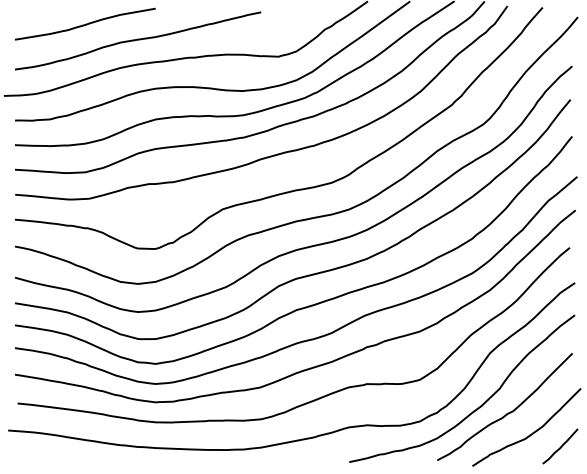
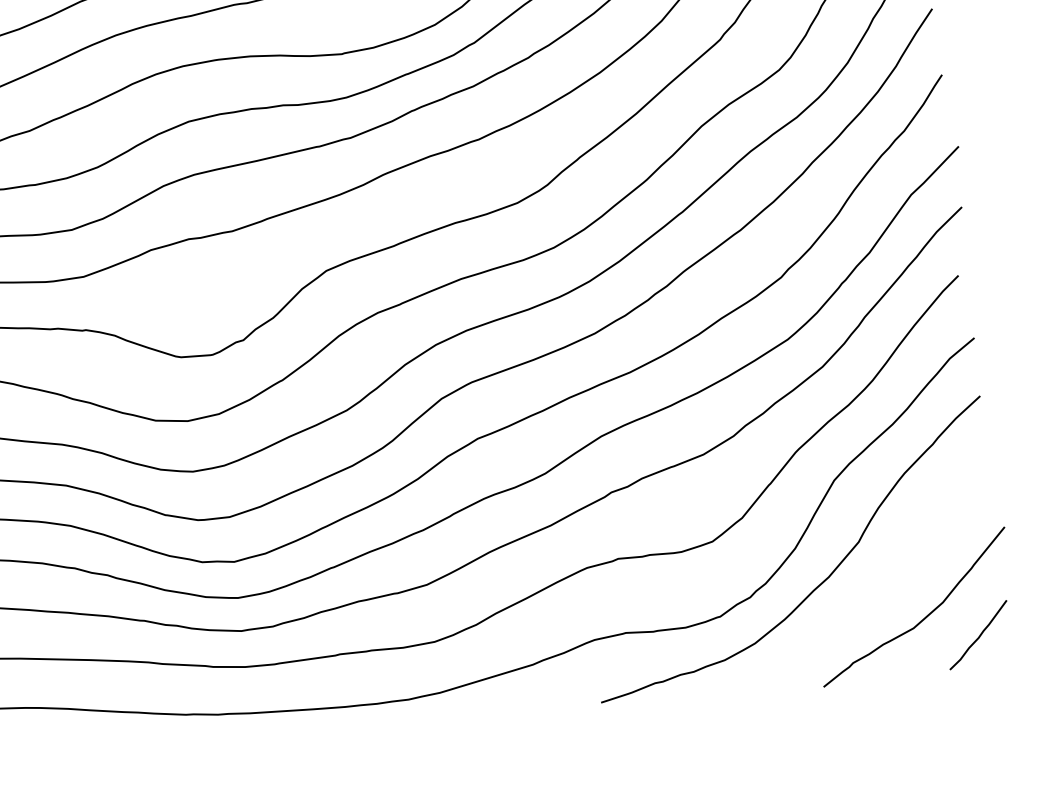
curve: (507, 412) -> (876, 583), removed

